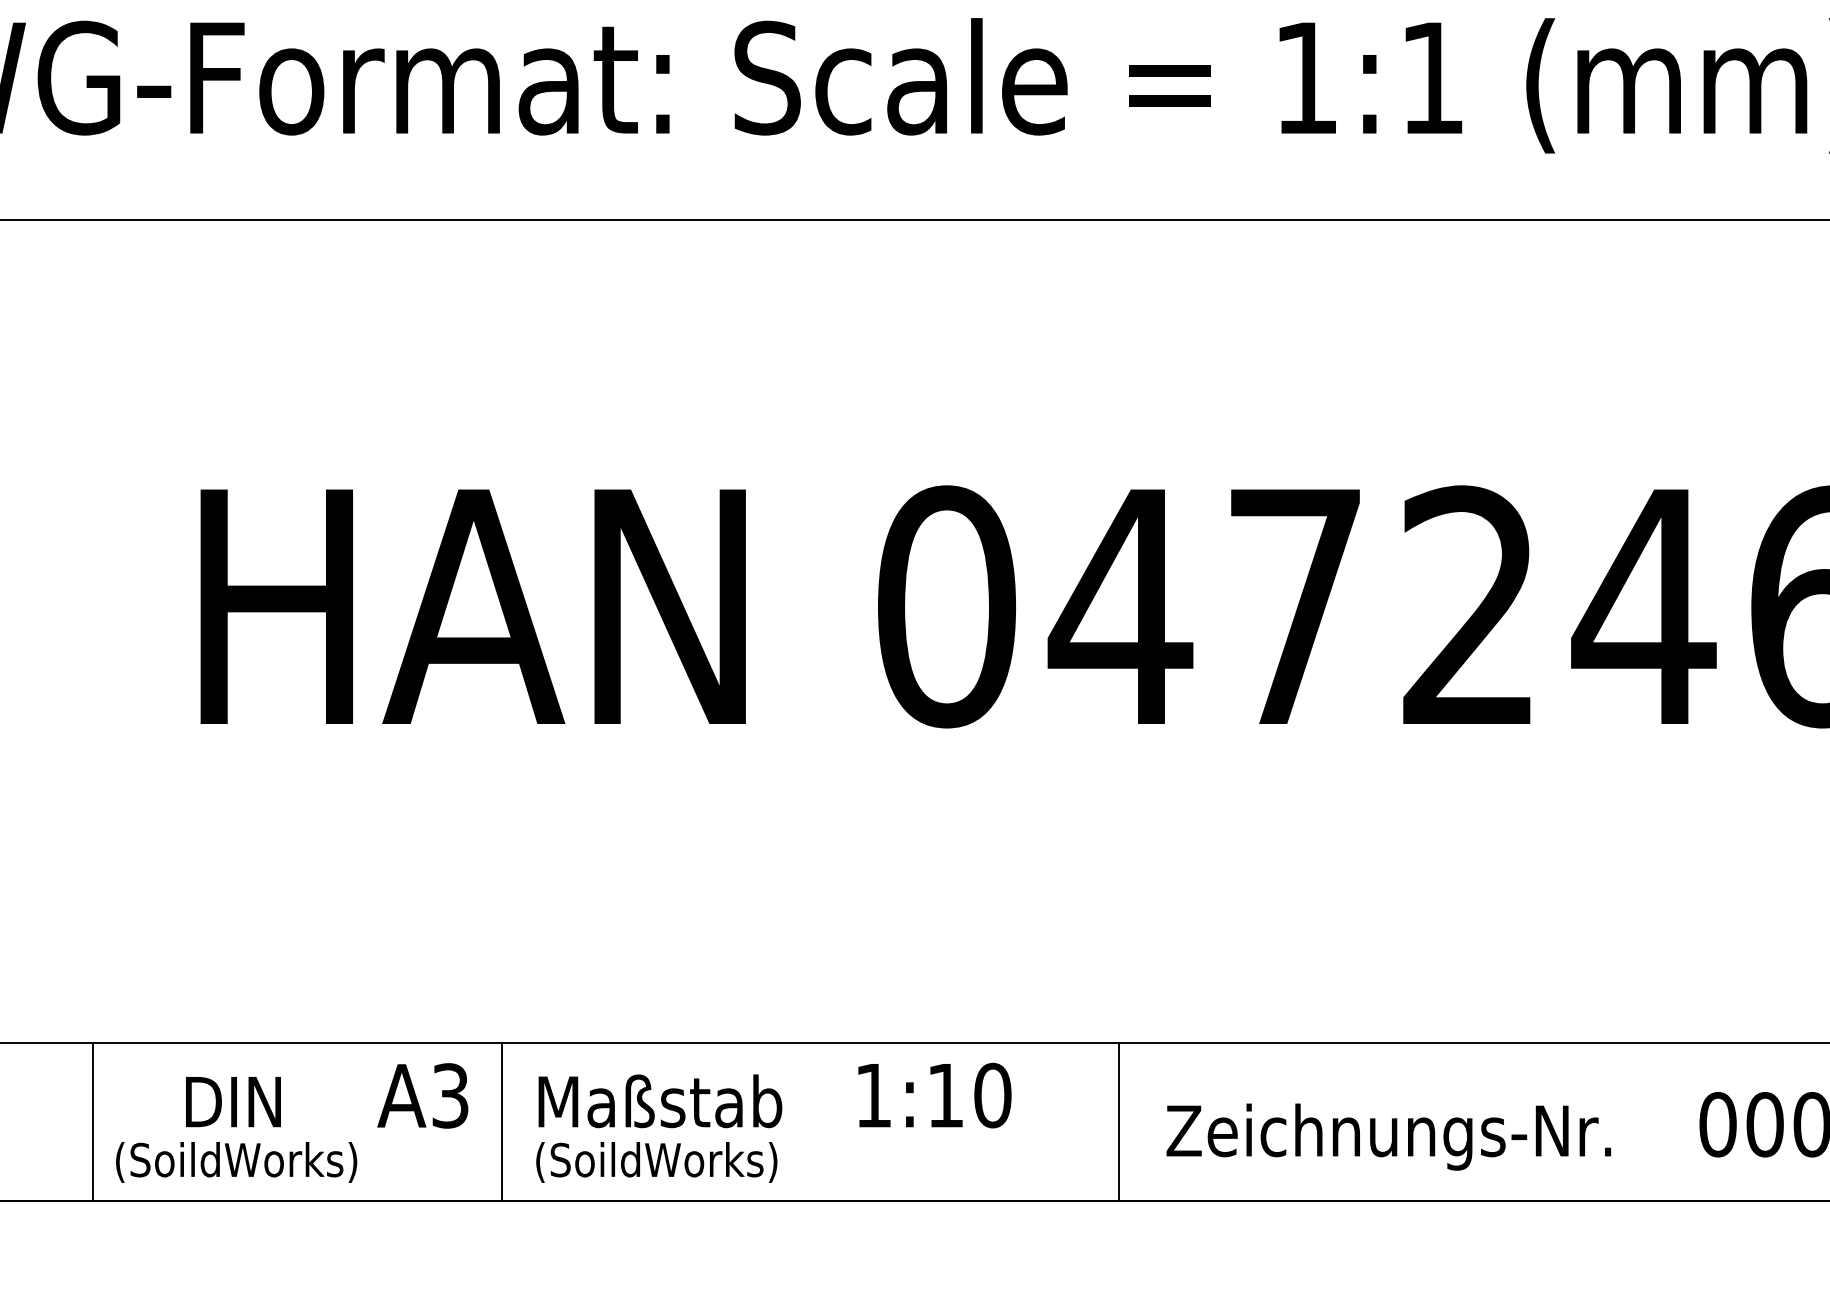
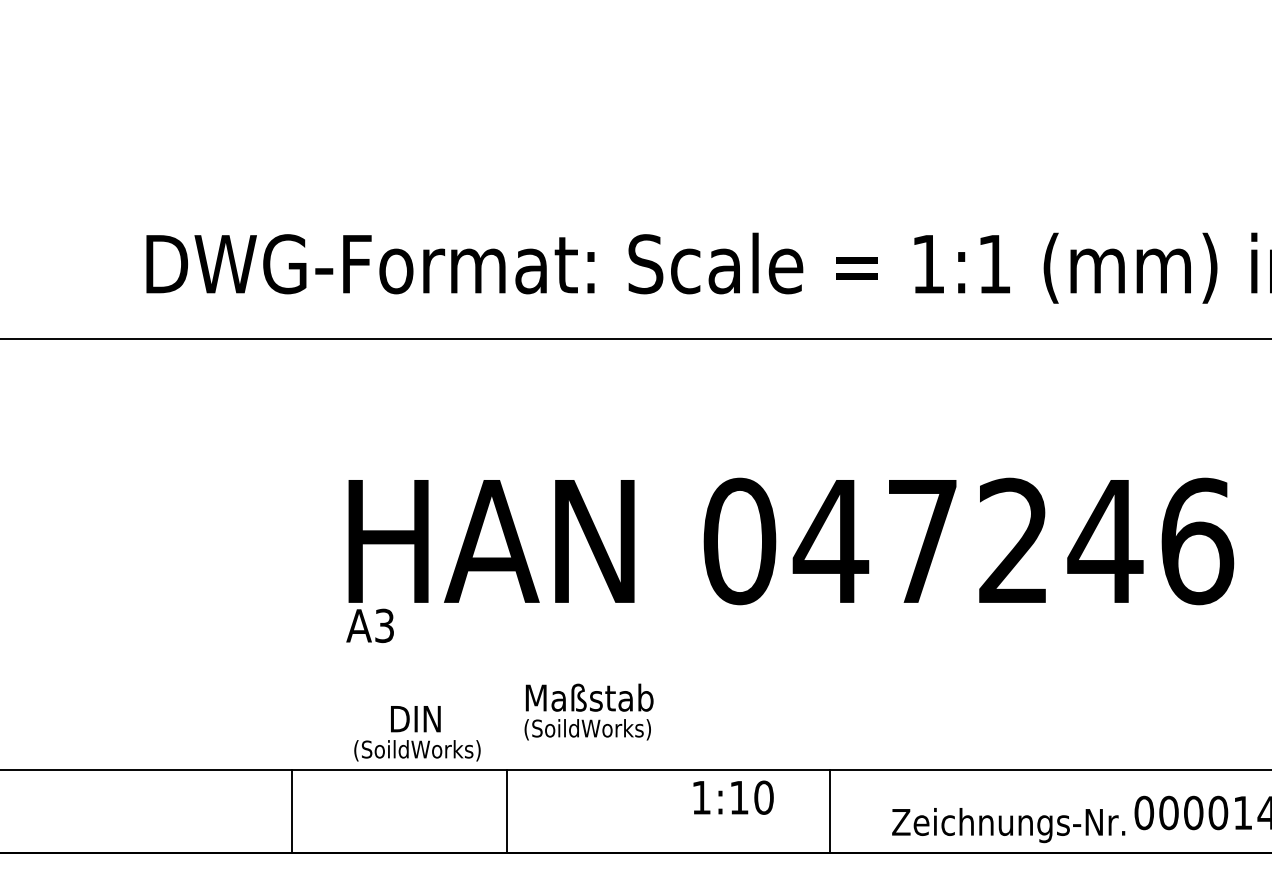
text: (421, 1095) -> (369, 625), moved
text: (658, 1127) -> (588, 711), moved
text: (236, 1129) -> (417, 733), moved
text: (1388, 1137) -> (1008, 825), moved

